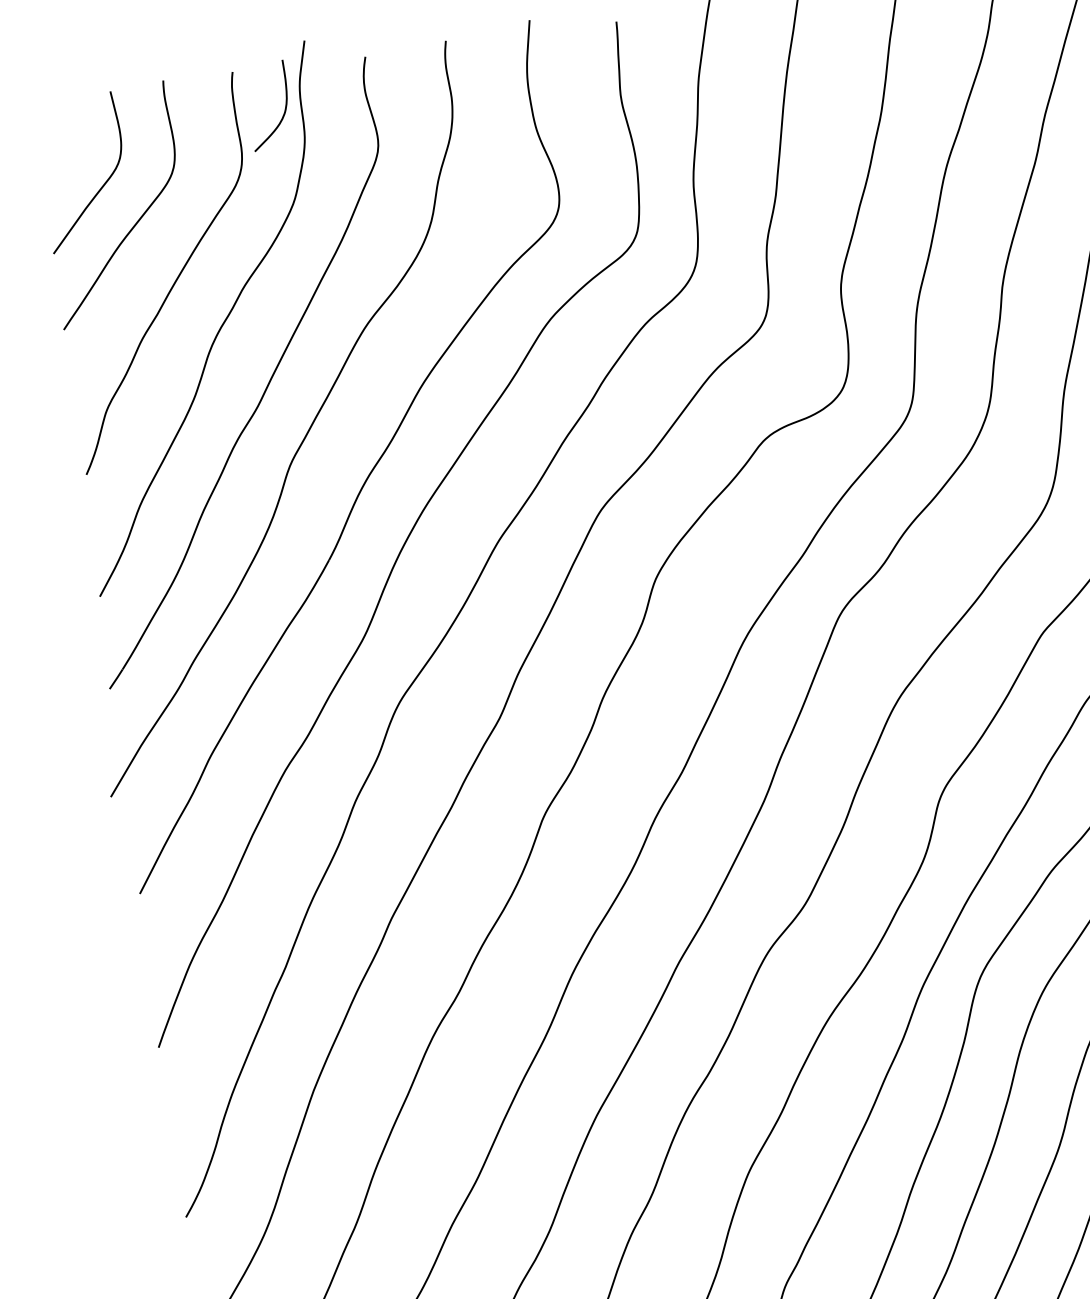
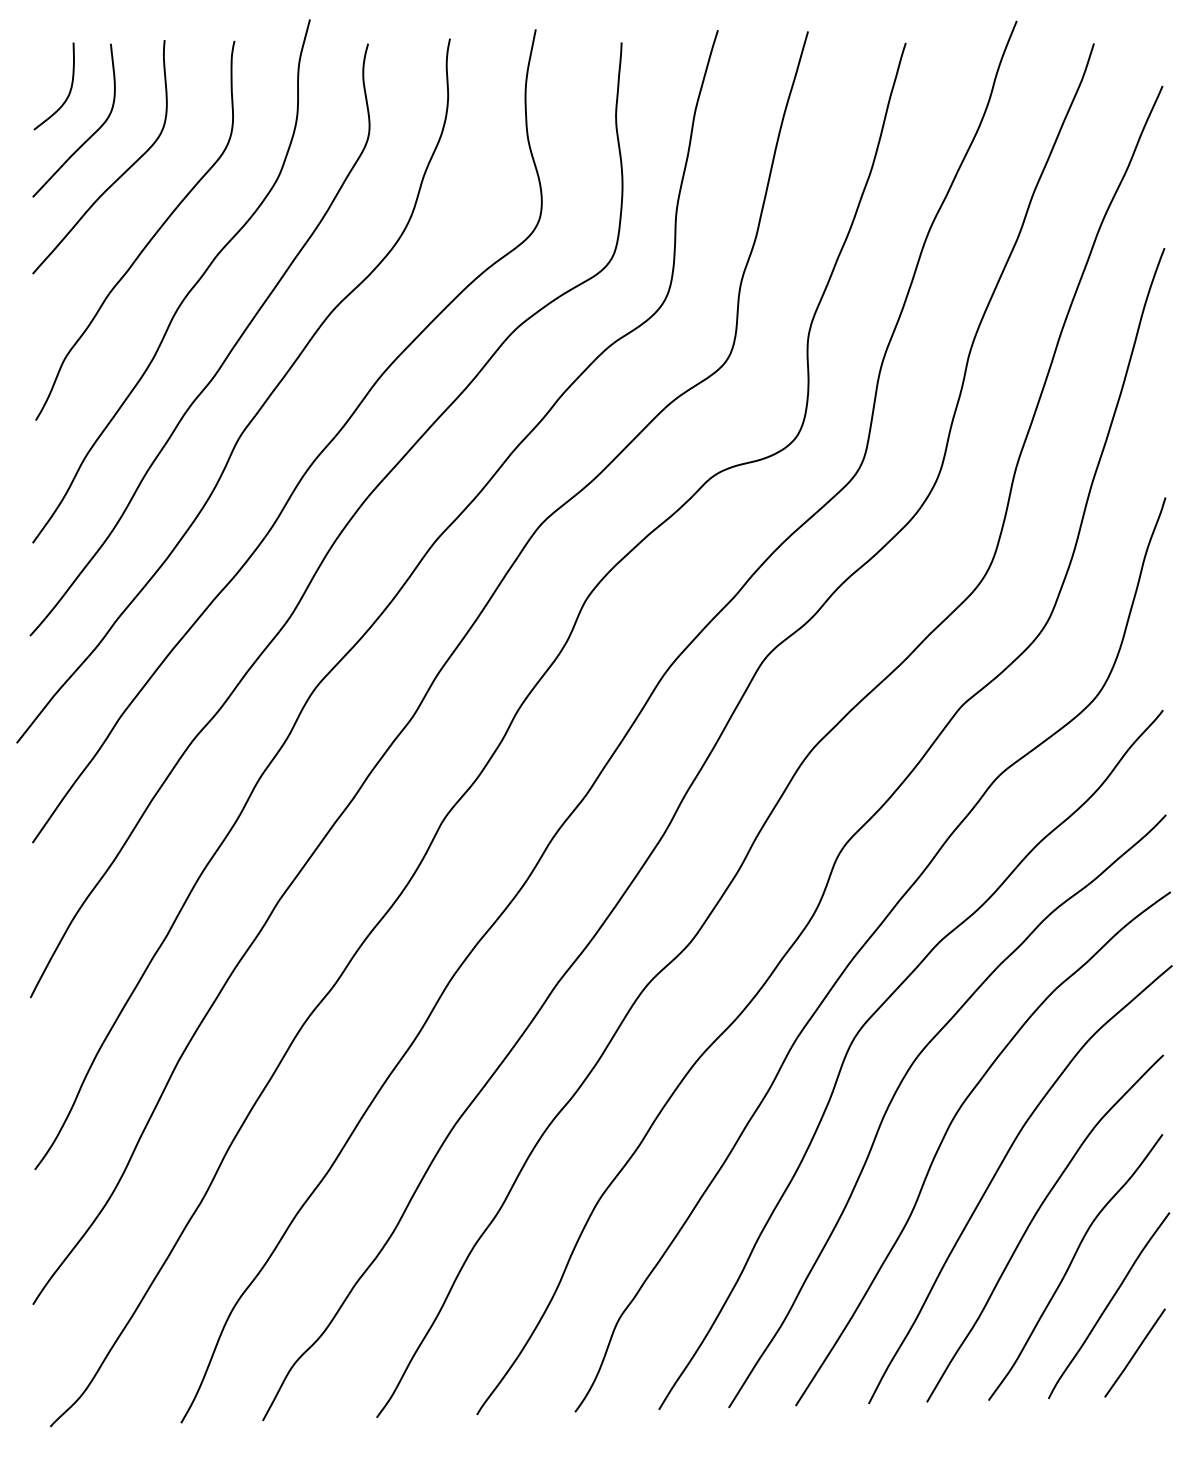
curve: (284, 107) -> (69, 90), moved

